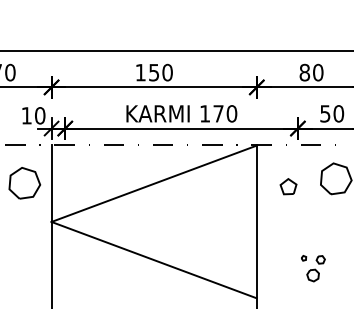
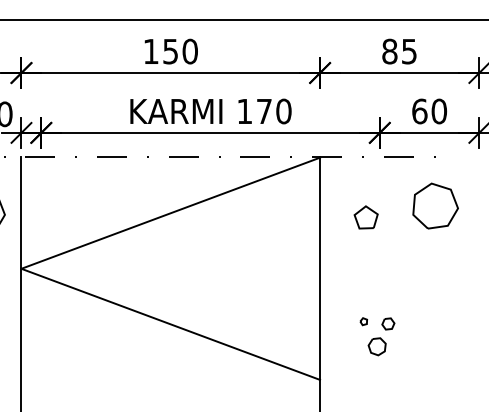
text: (318, 72) -> (409, 51), 80 -> 85
text: (325, 113) -> (419, 110), 50 -> 60
part: (313, 268) -> (377, 336), moved

